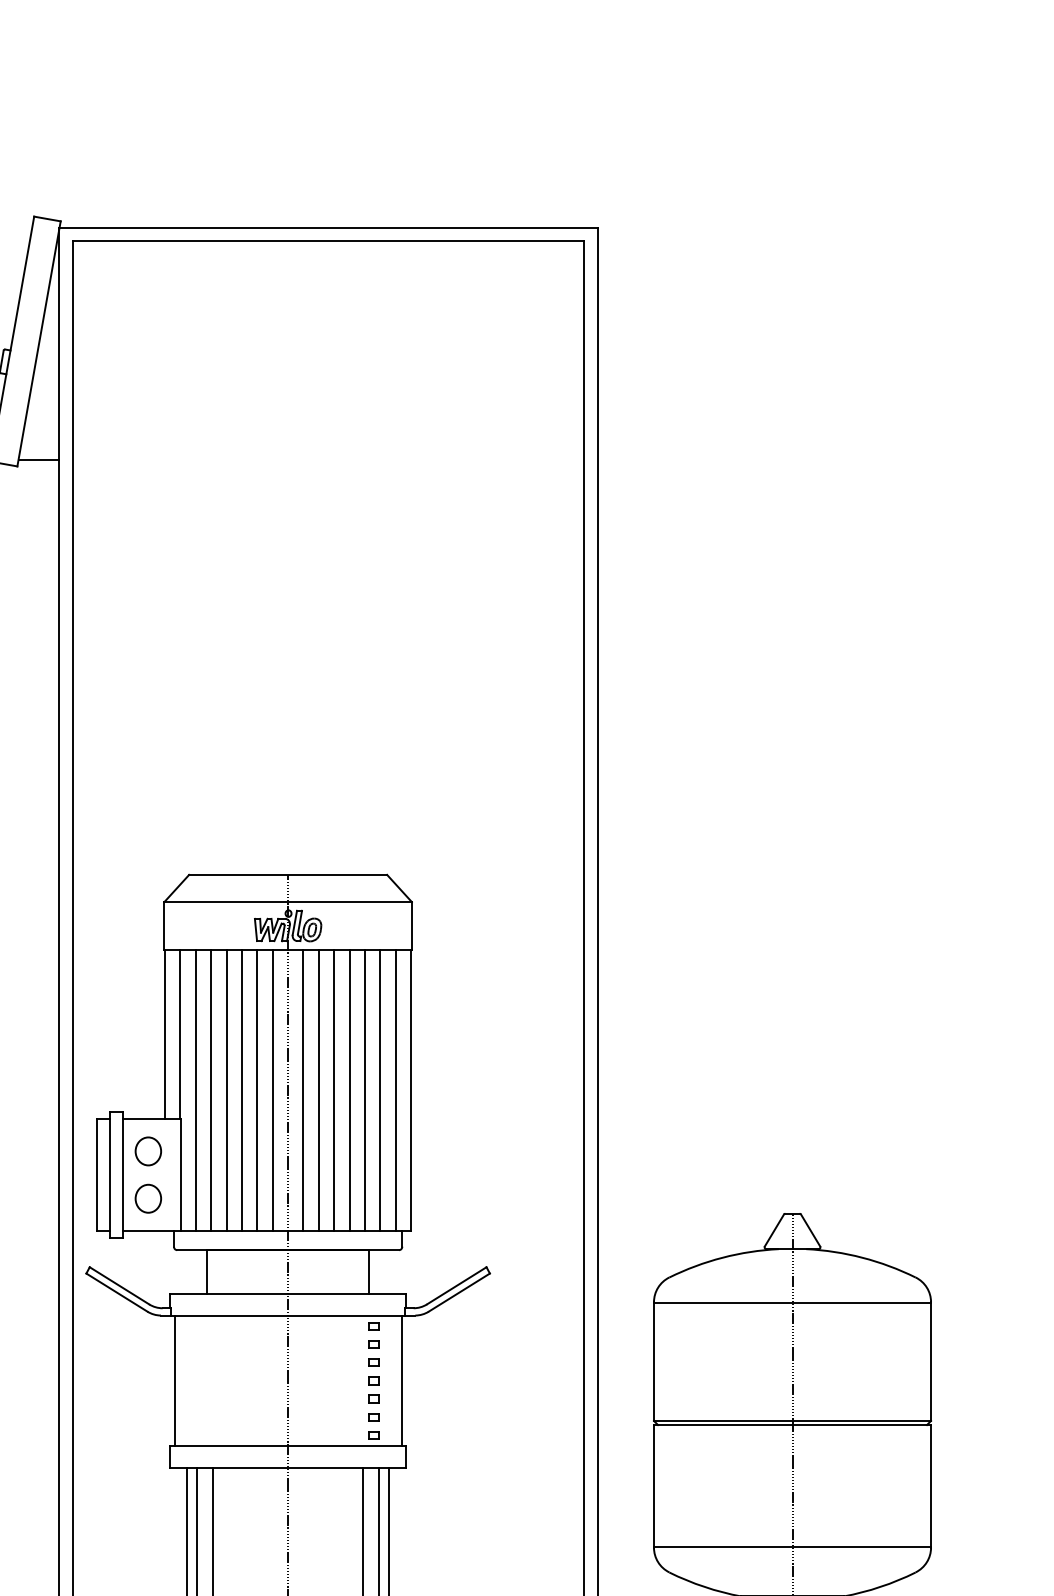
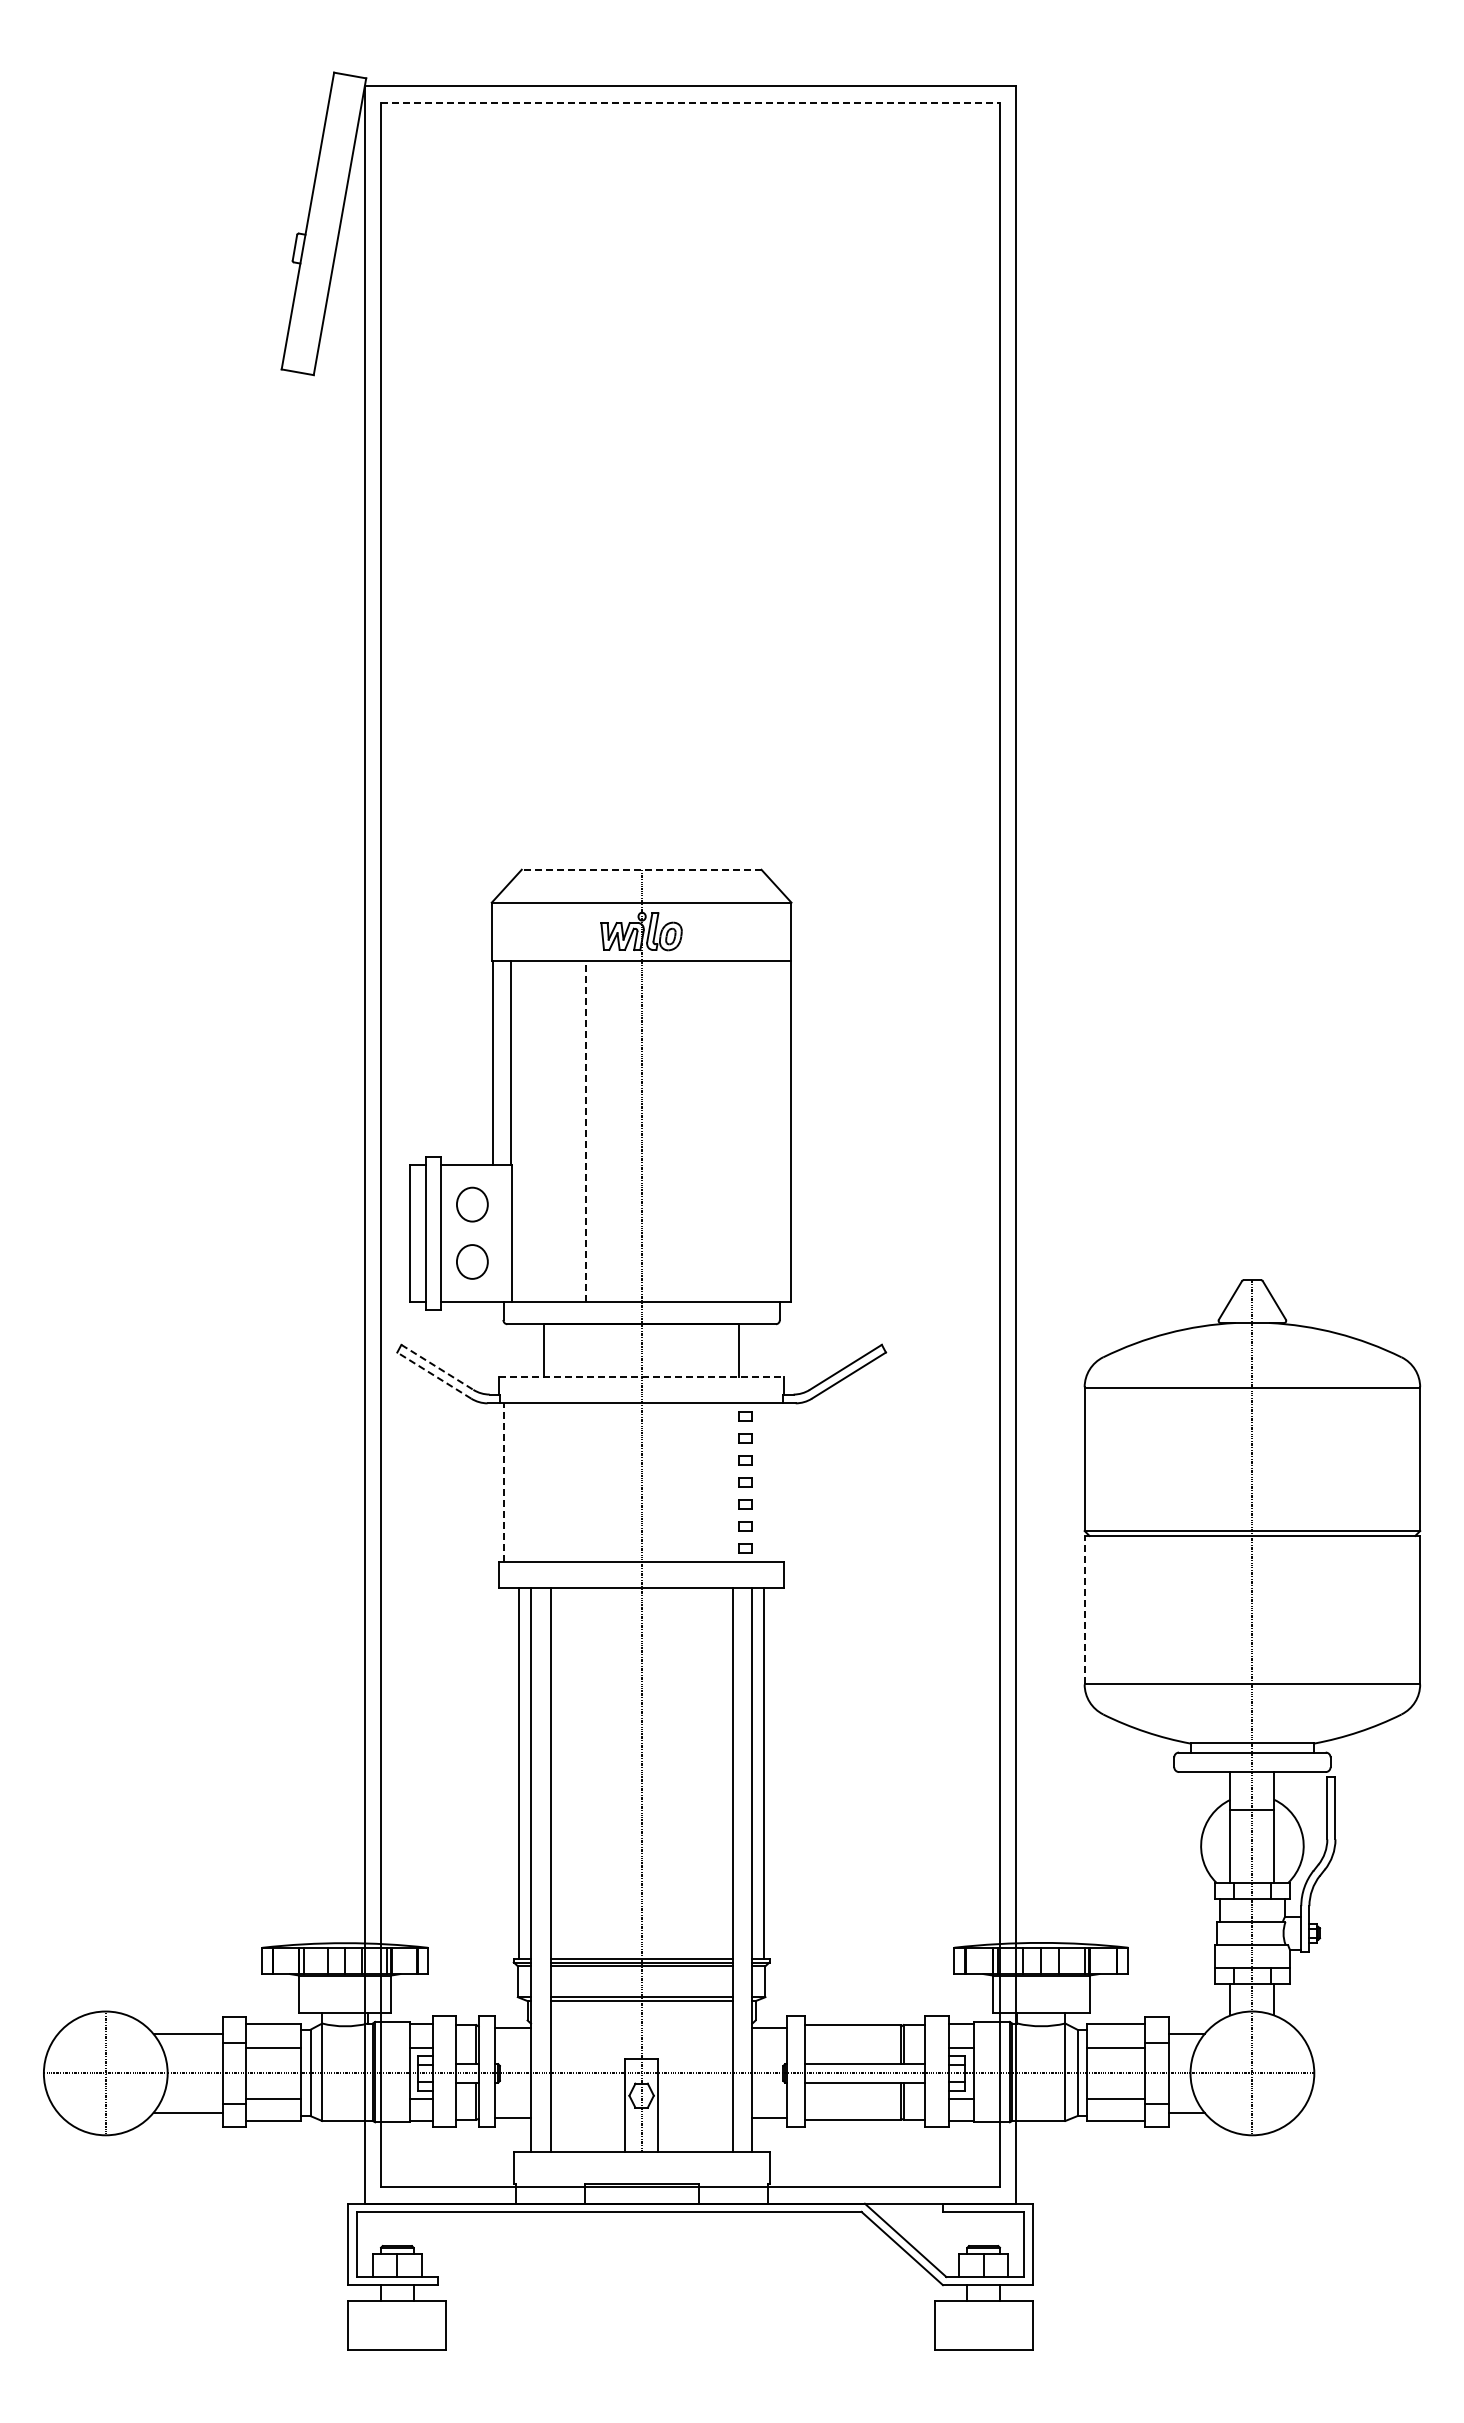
line: (329, 241) -> (691, 102), solid -> dashed
line: (38, 459) -> (339, 366), removed
line: (288, 874) -> (641, 869), solid -> dashed
line: (195, 1090) -> (529, 1130), removed
line: (211, 1090) -> (548, 1130), removed
line: (226, 1090) -> (567, 1130), removed
line: (241, 1090) -> (585, 1130), solid -> dashed
line: (257, 1090) -> (604, 1130), removed
line: (273, 1090) -> (623, 1130), removed
line: (303, 1090) -> (660, 1130), removed
line: (318, 1090) -> (678, 1130), removed
line: (334, 1090) -> (697, 1130), removed
line: (349, 1090) -> (716, 1130), removed
line: (364, 1090) -> (734, 1130), removed
line: (380, 1090) -> (753, 1130), removed
line: (396, 1090) -> (772, 1130), removed
line: (119, 1285) -> (437, 1367), solid -> dashed
line: (117, 1292) -> (434, 1375), solid -> dashed
line: (288, 1293) -> (641, 1376), solid -> dashed
line: (174, 1380) -> (504, 1482), solid -> dashed
line: (401, 1380) -> (779, 1482), removed
line: (653, 1485) -> (1084, 1609), solid -> dashed

